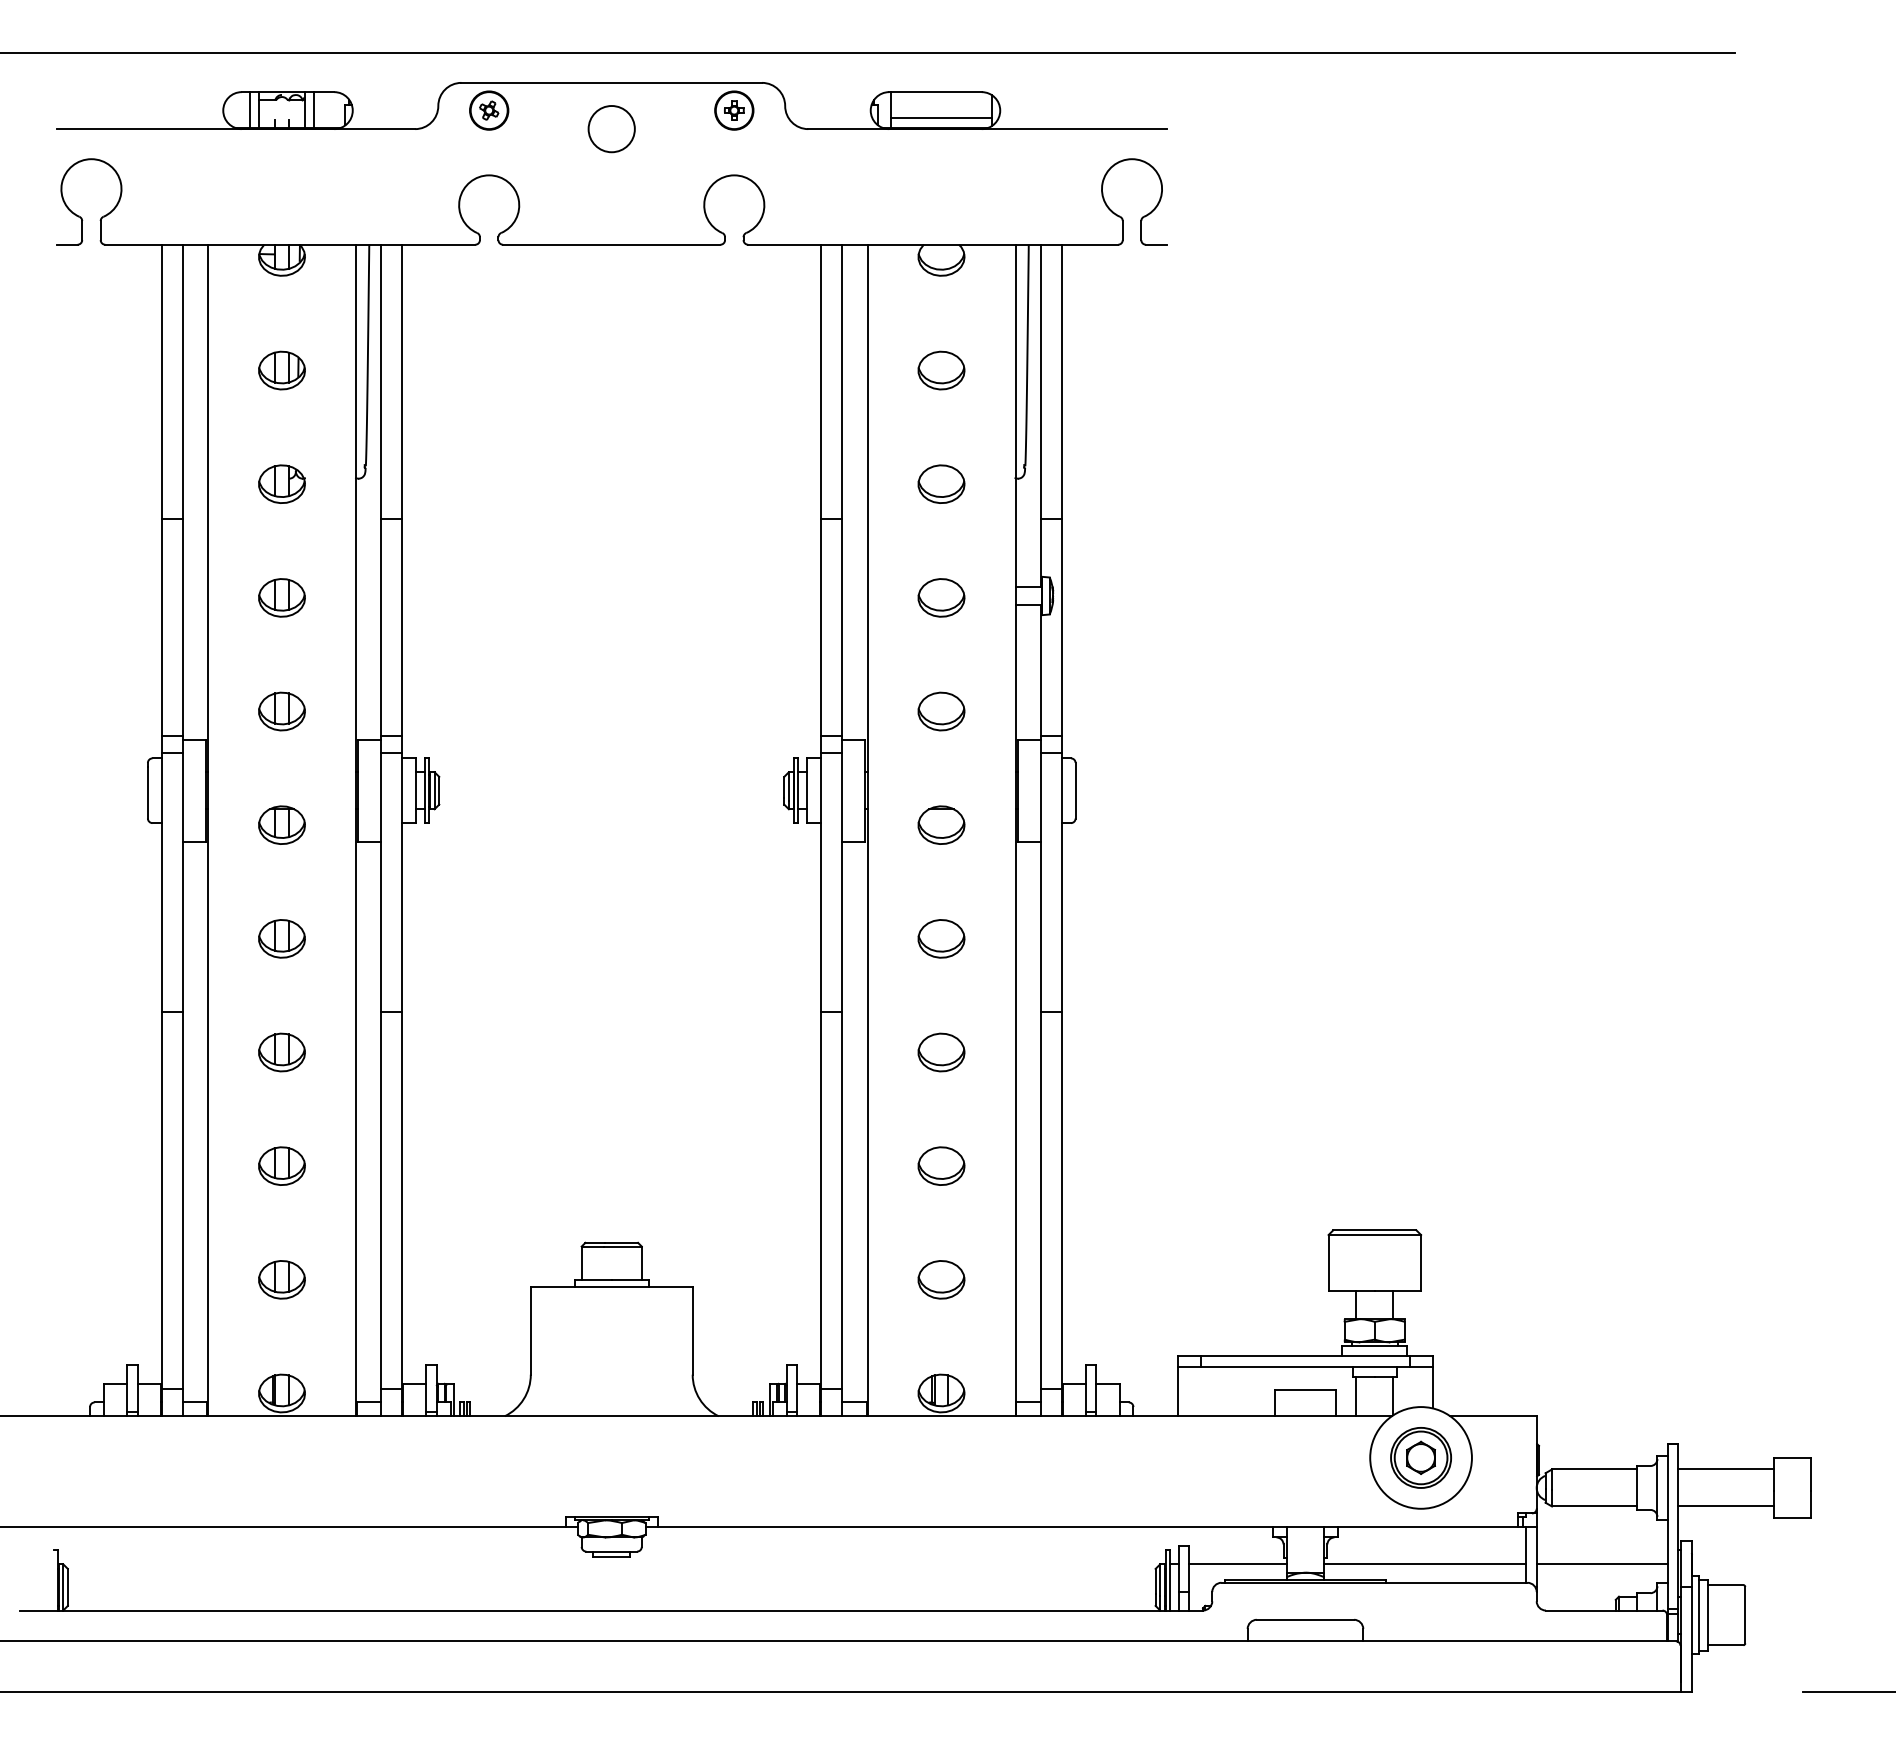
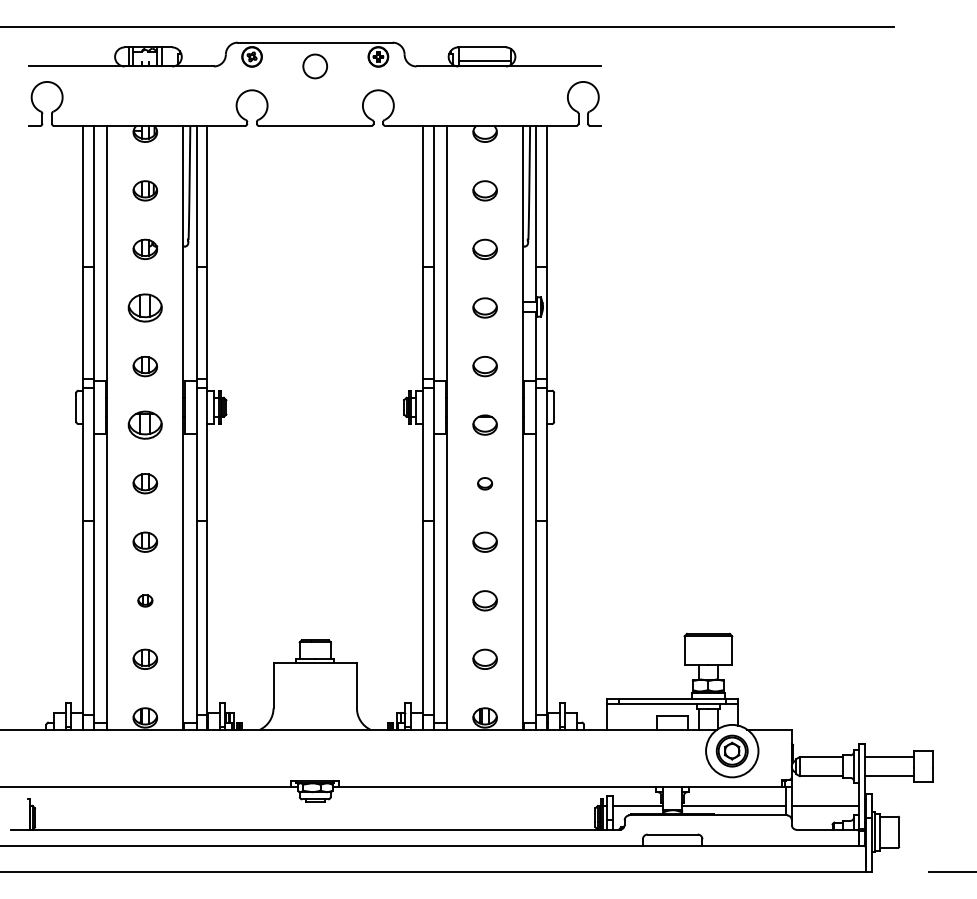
part: (282, 596) -> (145, 307), size x1.4
part: (282, 823) -> (145, 424), size x1.4
part: (940, 938) -> (484, 483), size x0.6
part: (282, 1165) -> (145, 600), size x0.6

